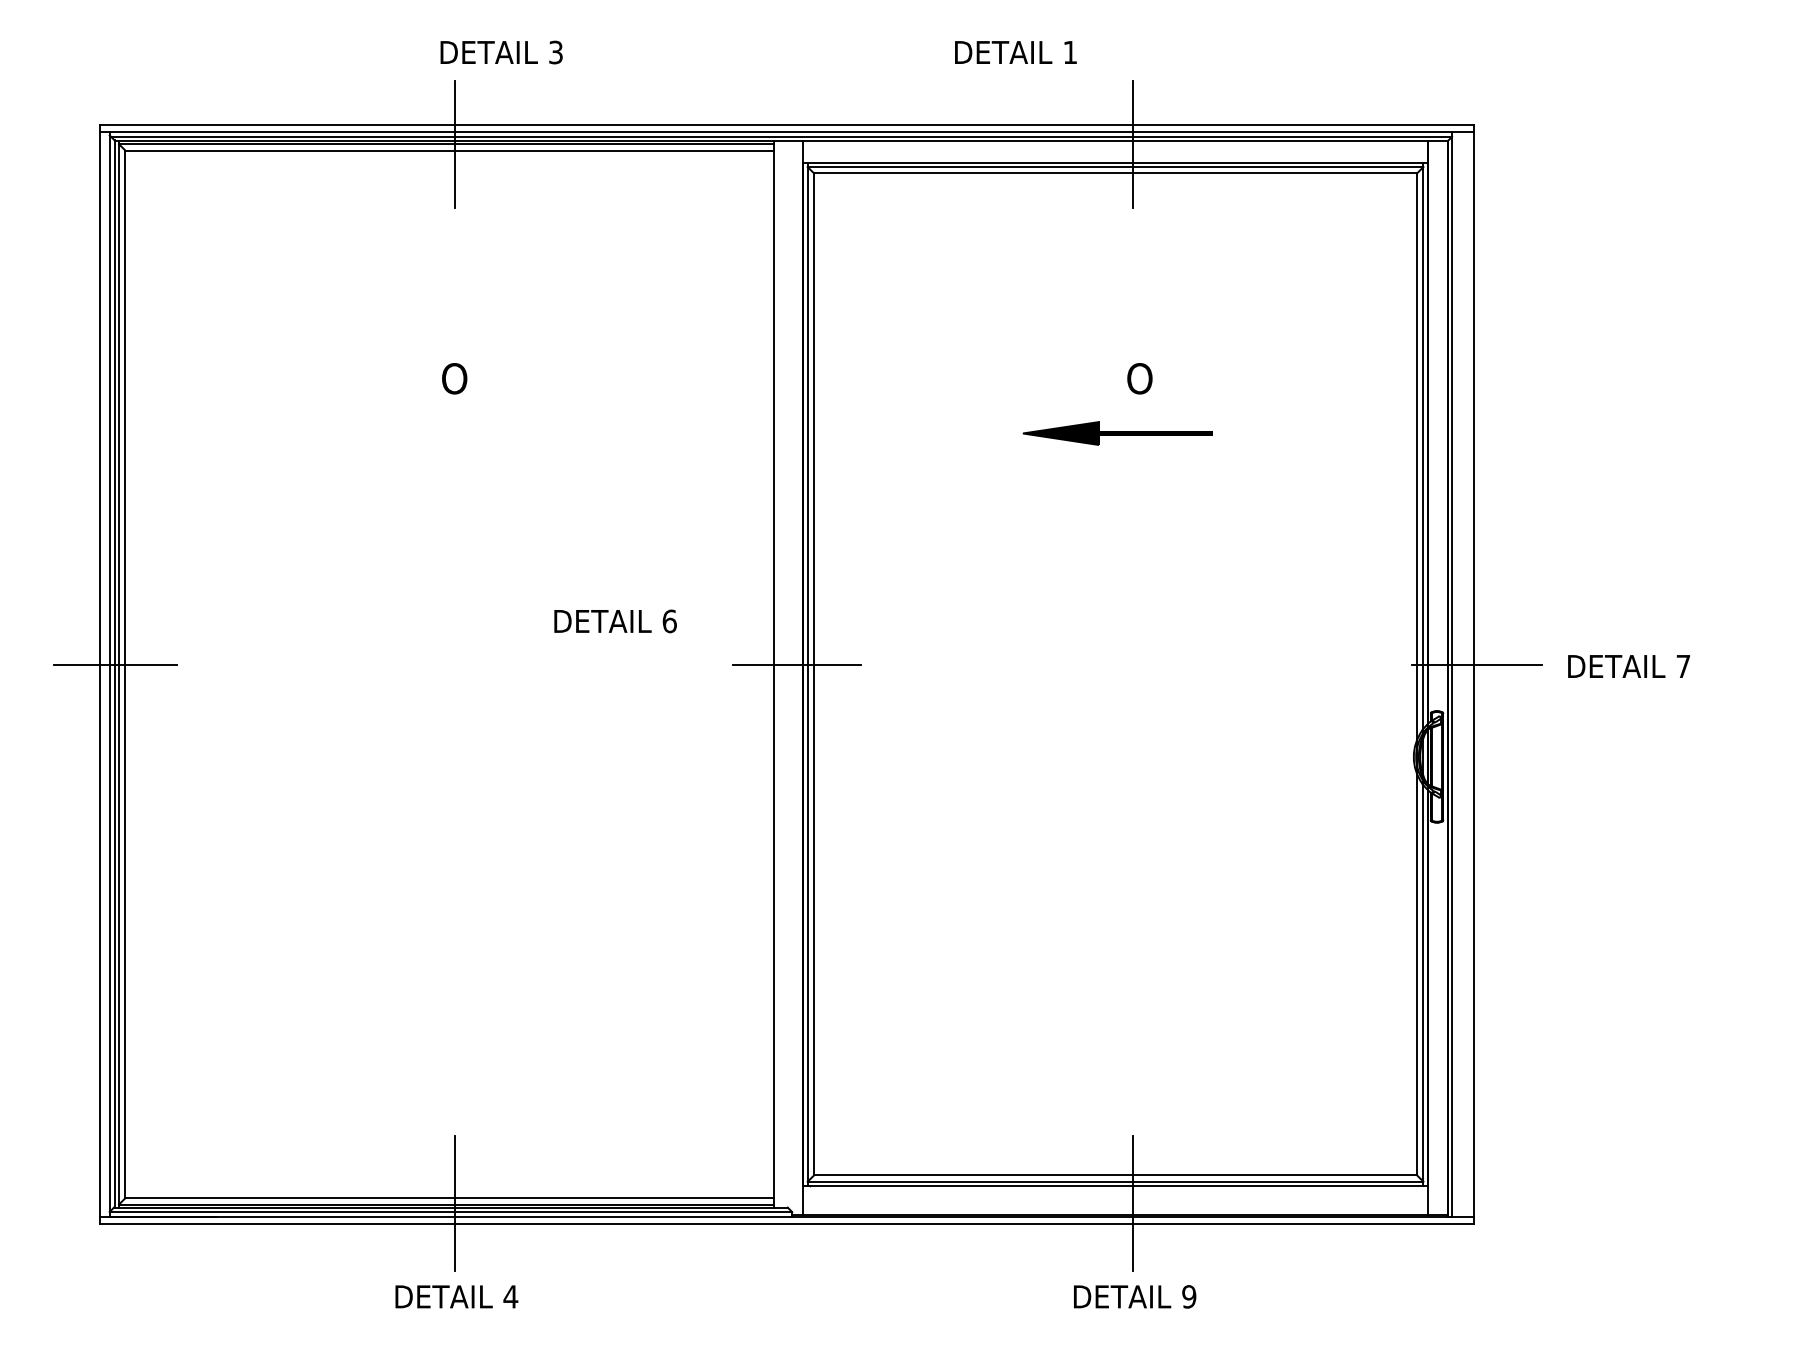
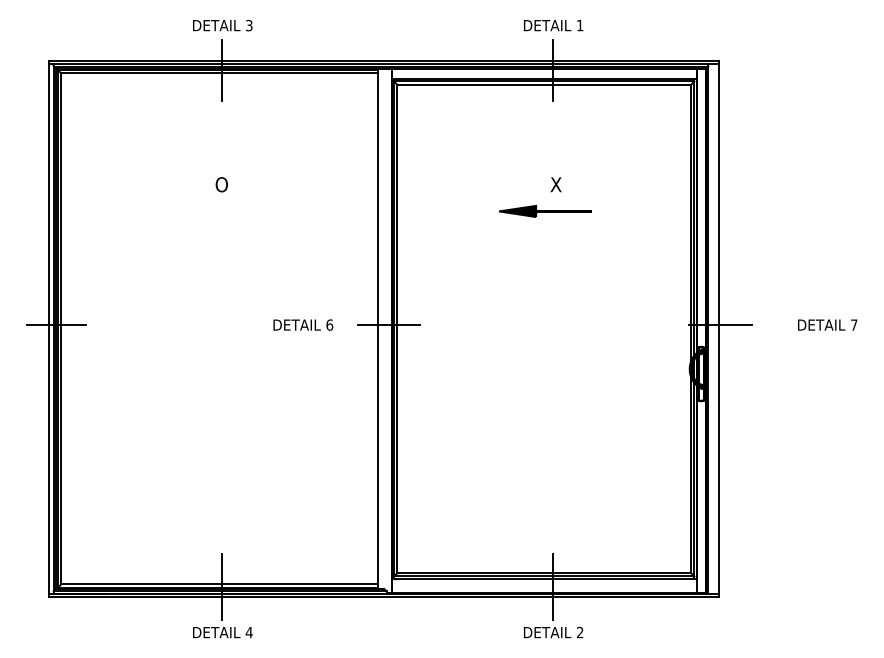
text: (501, 52) -> (222, 25), moved
text: (1015, 52) -> (553, 25), moved
text: (1140, 378) -> (556, 184), O -> X
text: (615, 620) -> (303, 324), moved
text: (1628, 665) -> (827, 324), moved
text: (1187, 1296) -> (579, 632), 9 -> 2

